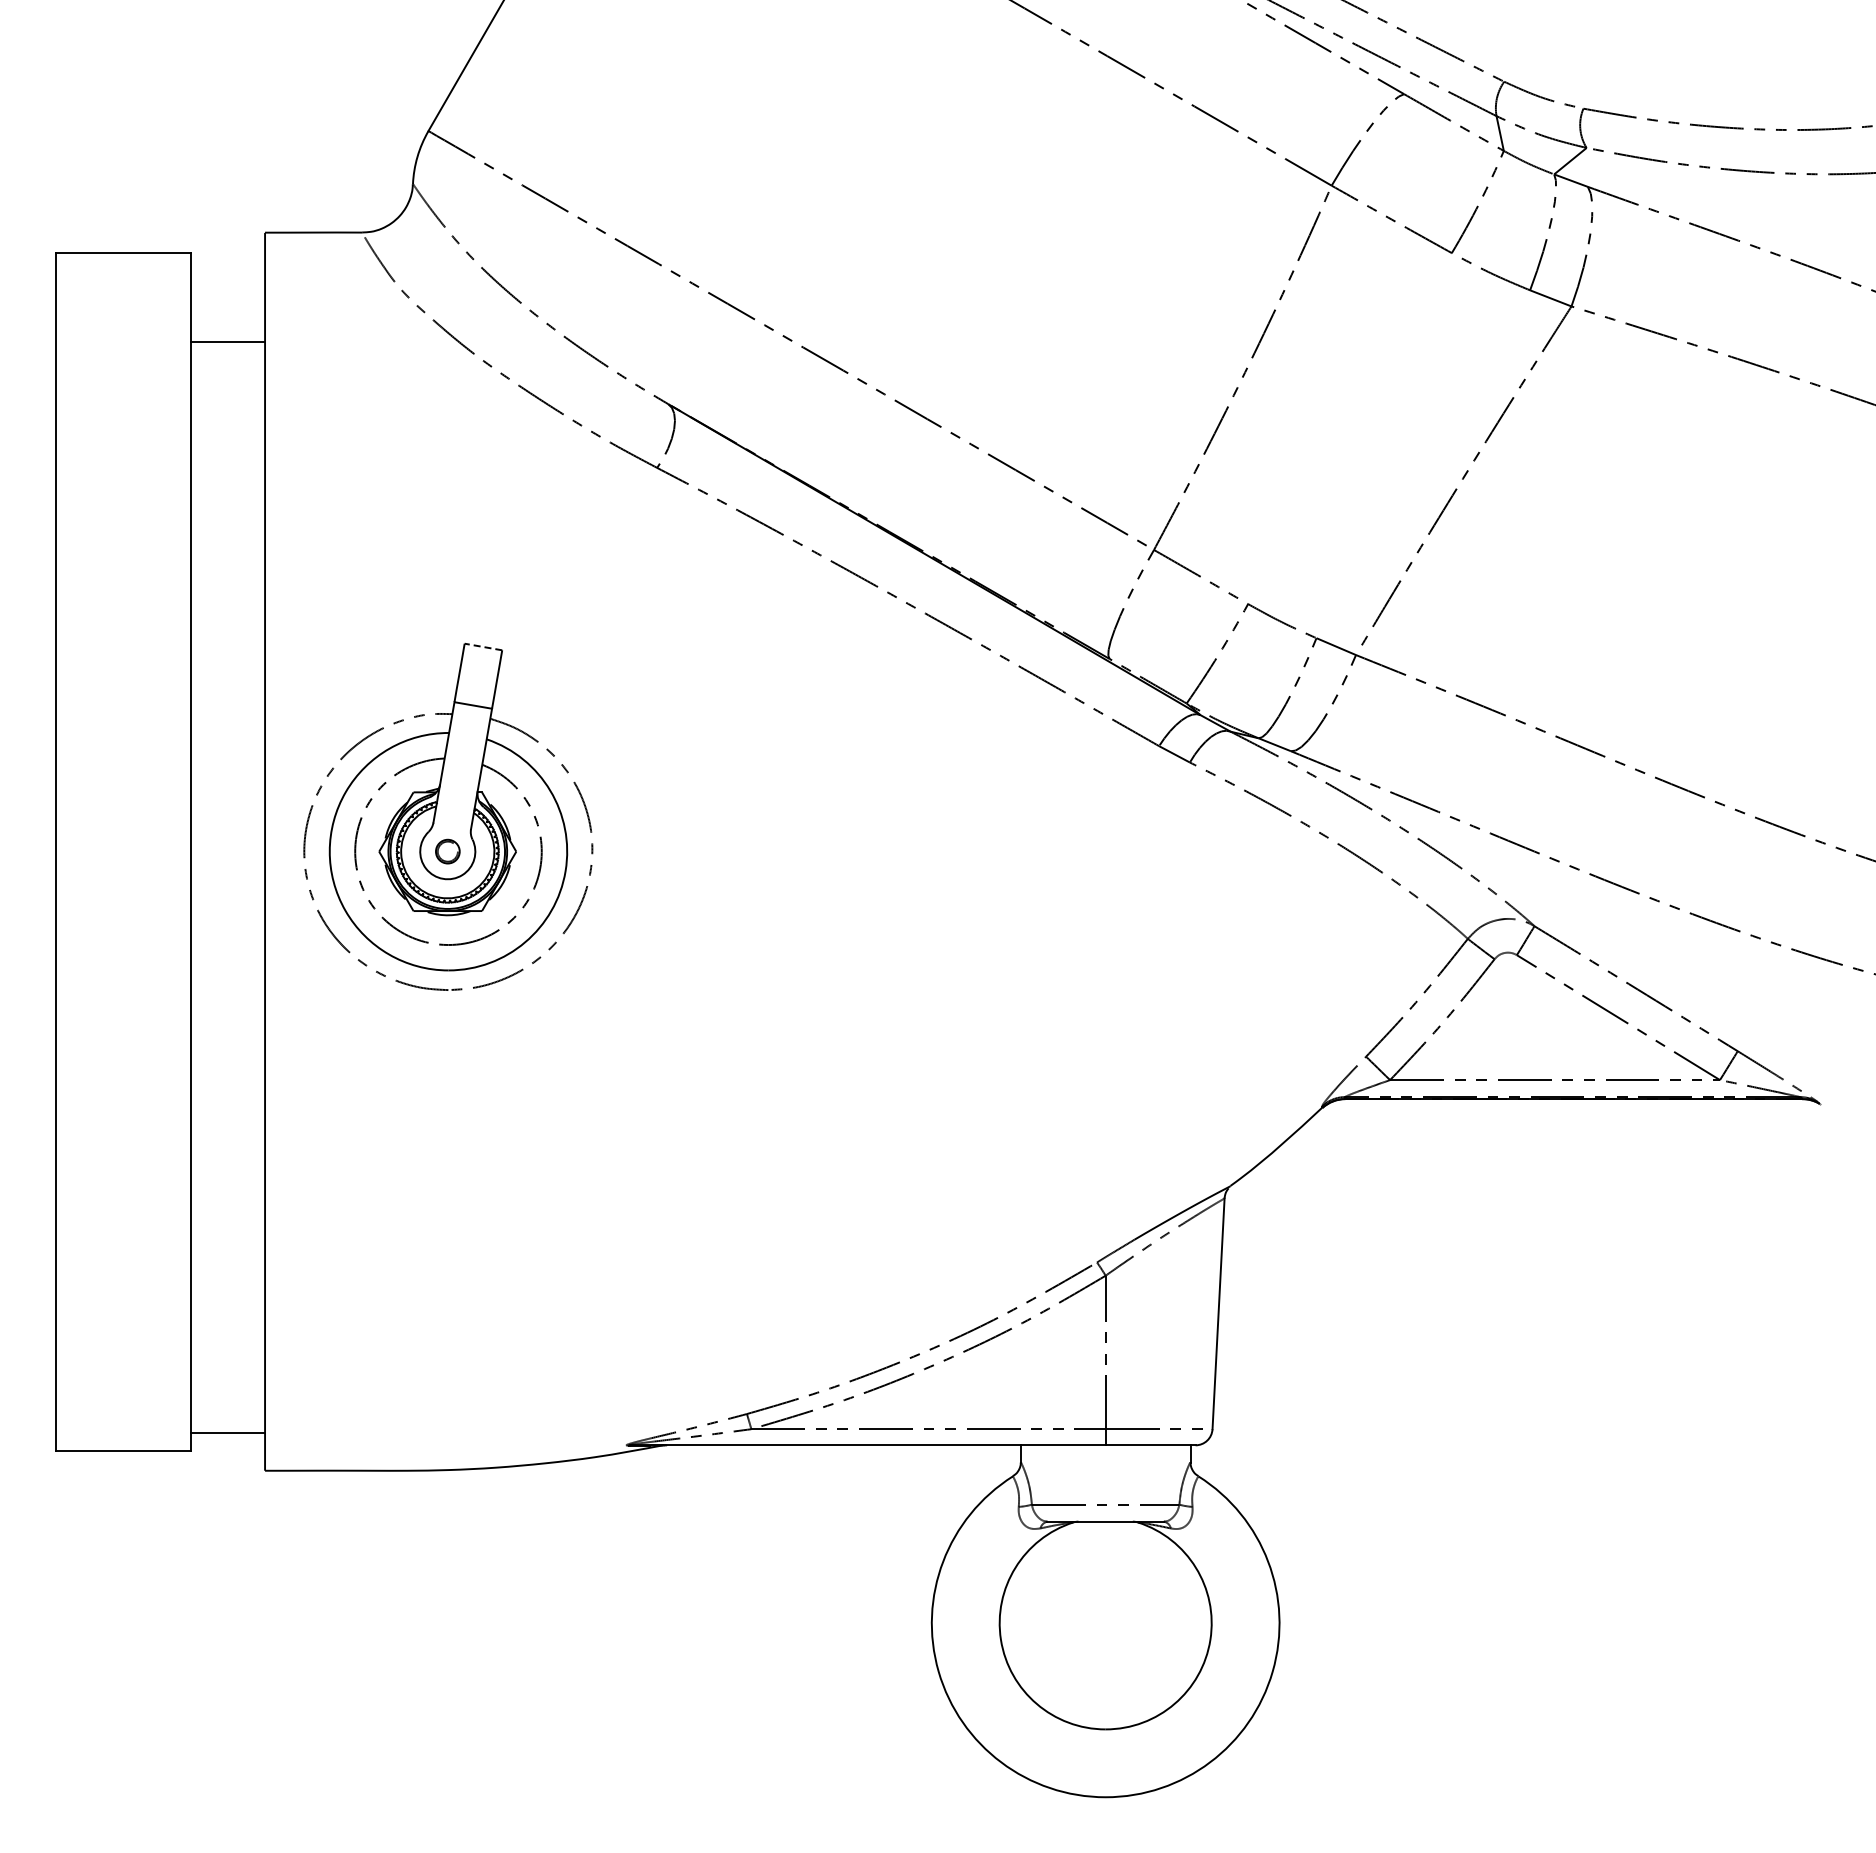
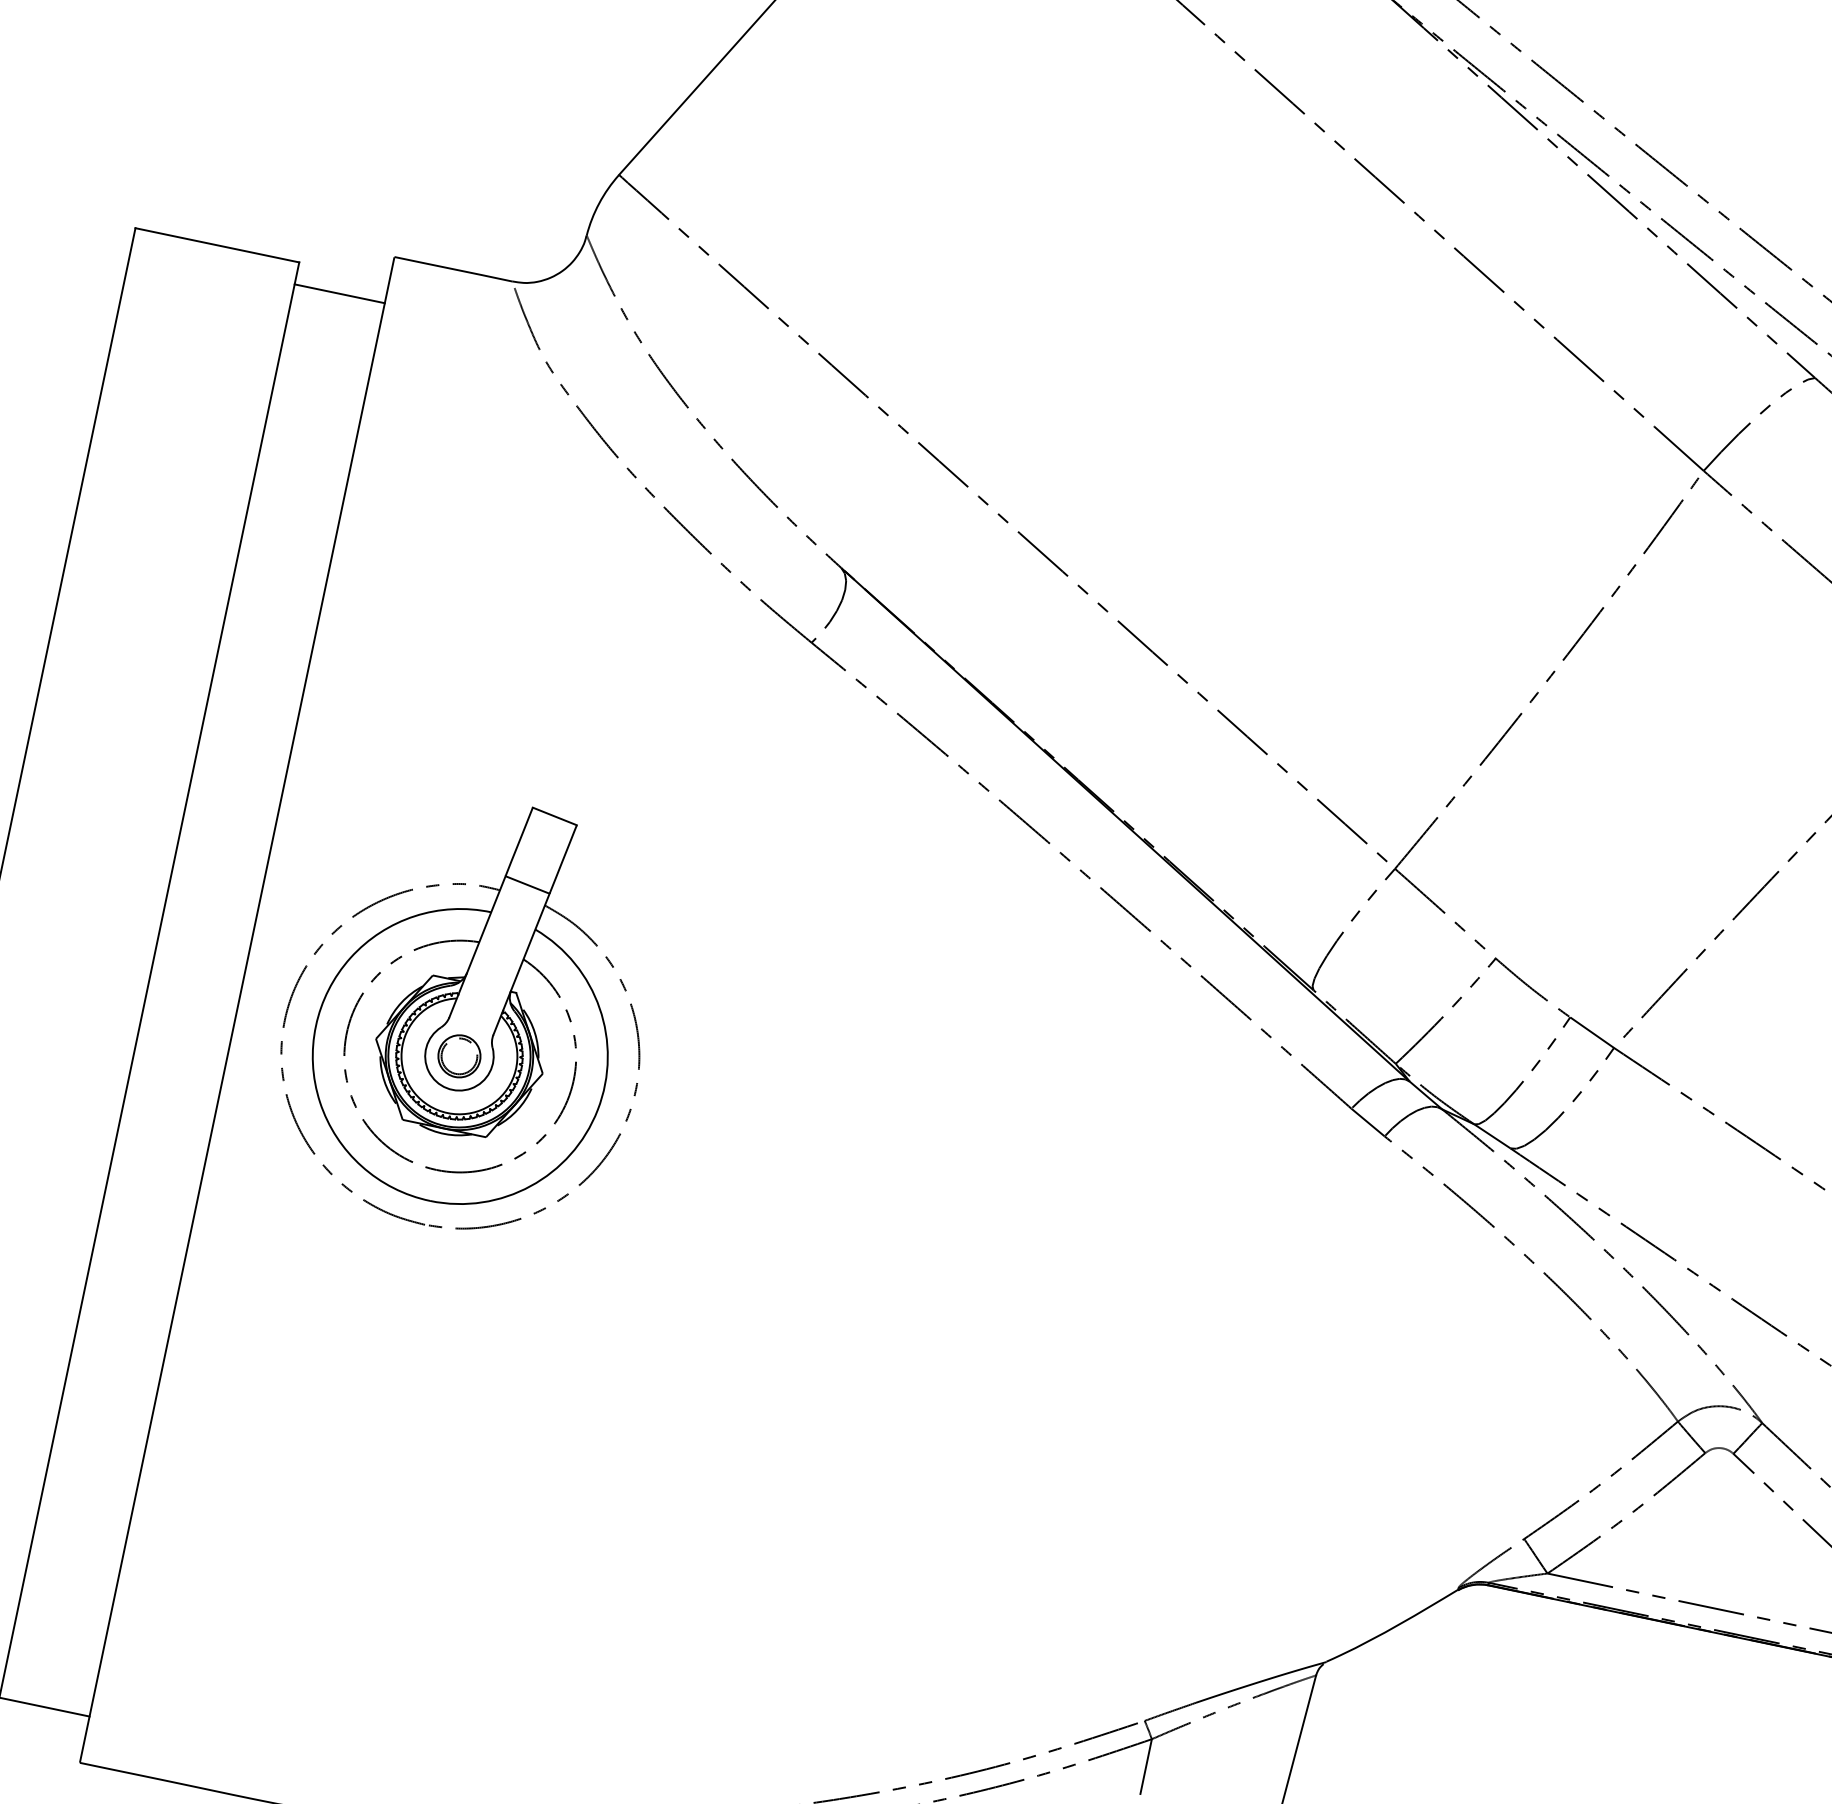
line: (227, 341) -> (339, 293), moved
line: (482, 646) -> (553, 815), dashed -> solid
part: (447, 851) -> (459, 1056), size x1.43

